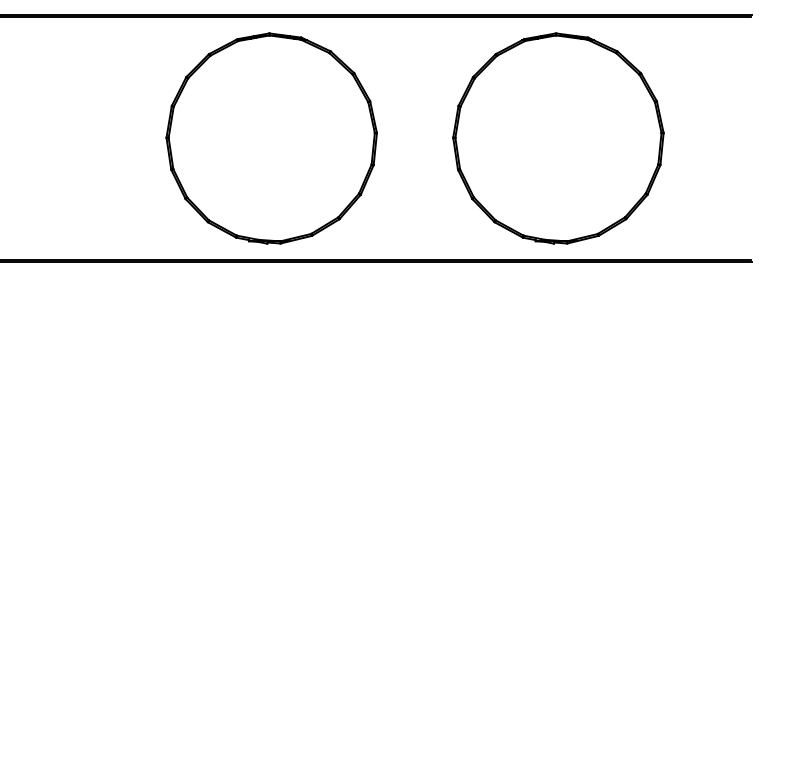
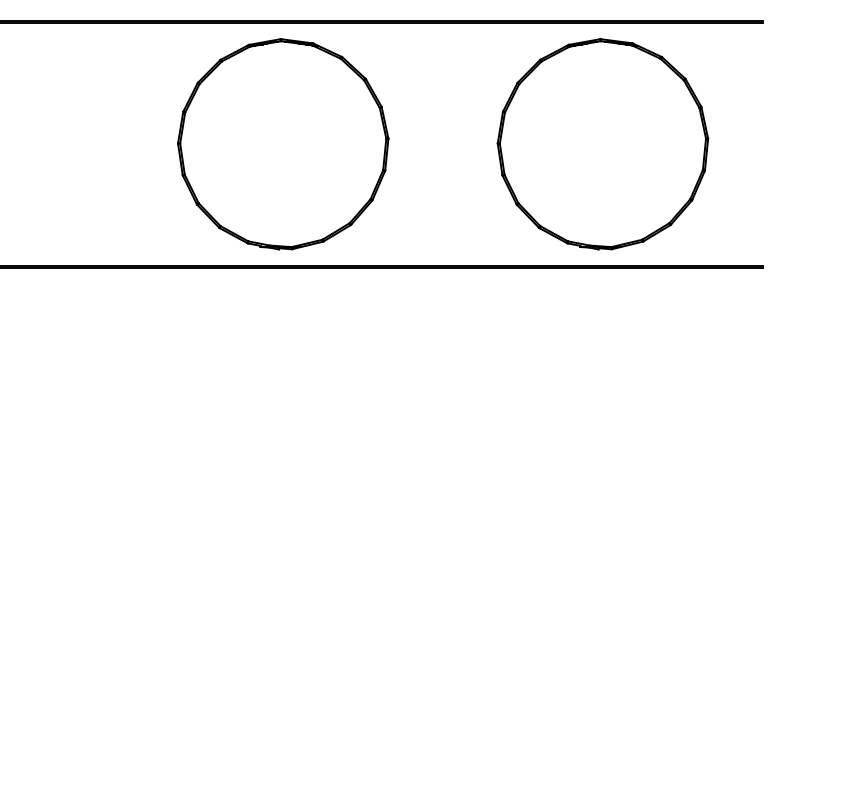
part: (558, 138) -> (602, 144), moved

